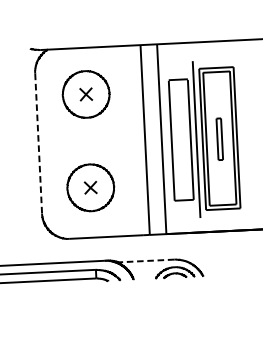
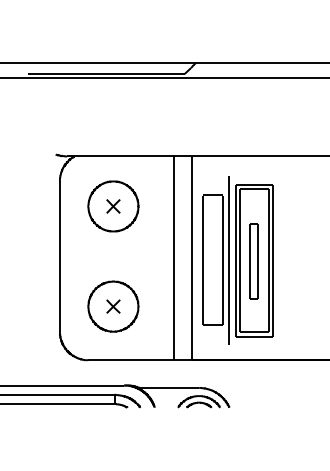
part: (219, 139) -> (253, 261), size x1.67
line: (38, 144) -> (59, 257), dashed -> solid
line: (146, 260) -> (169, 387), dashed -> solid

